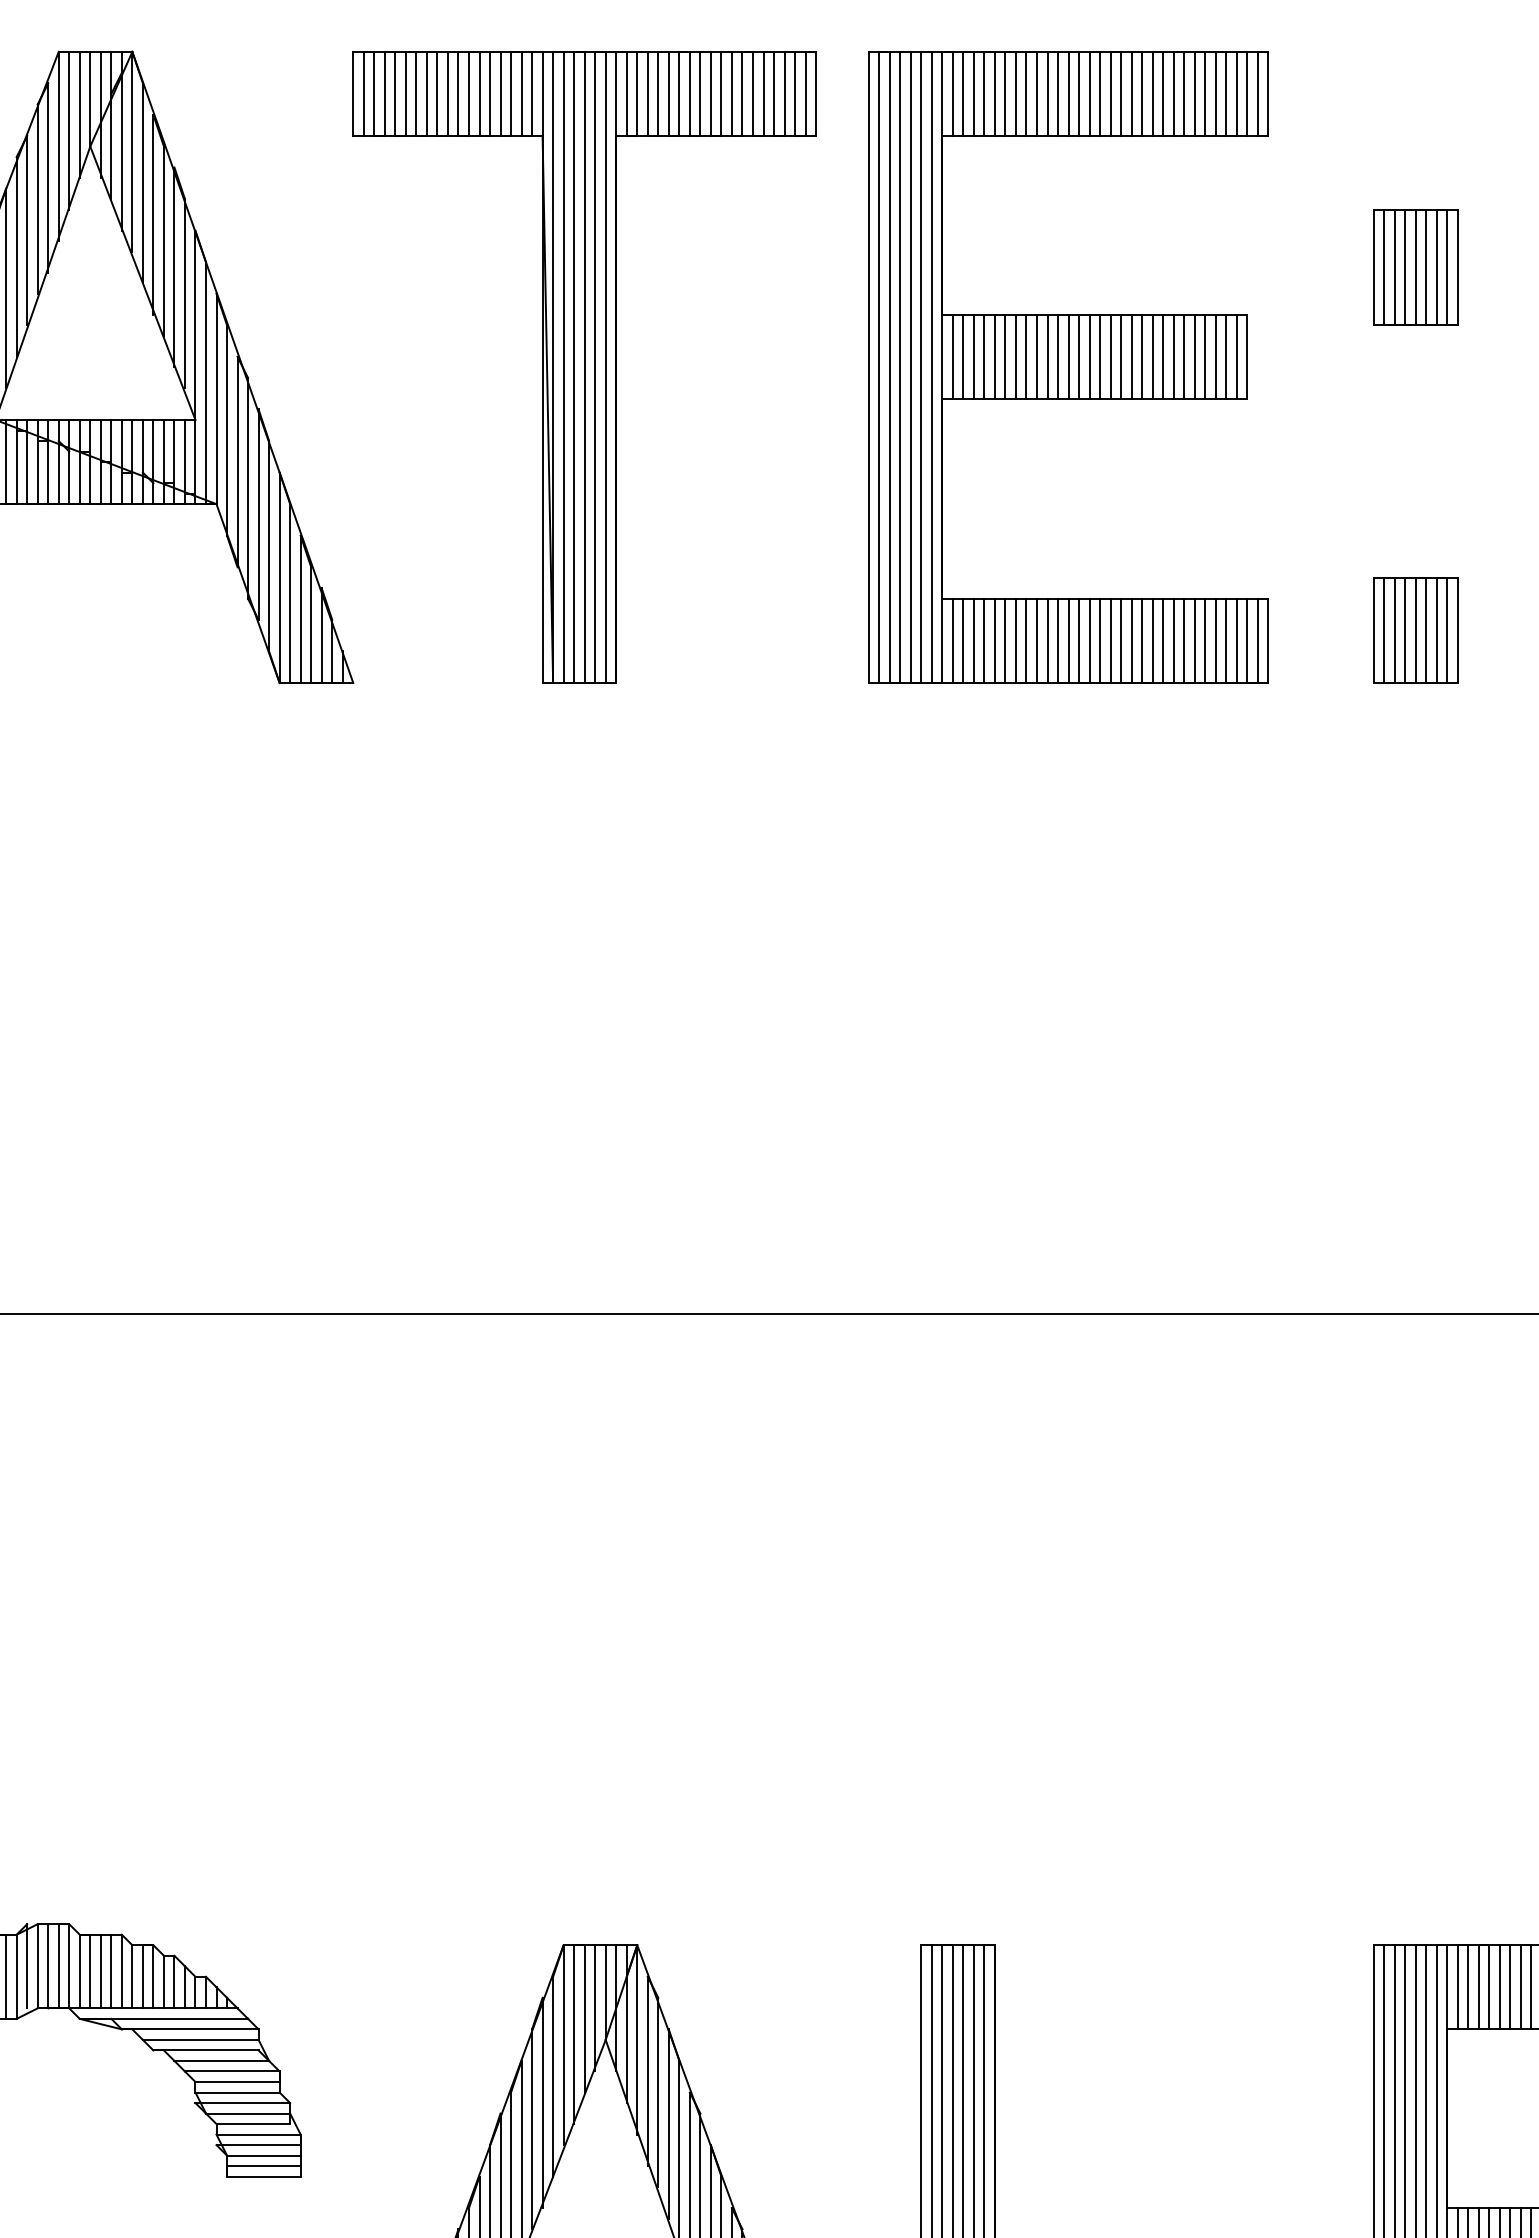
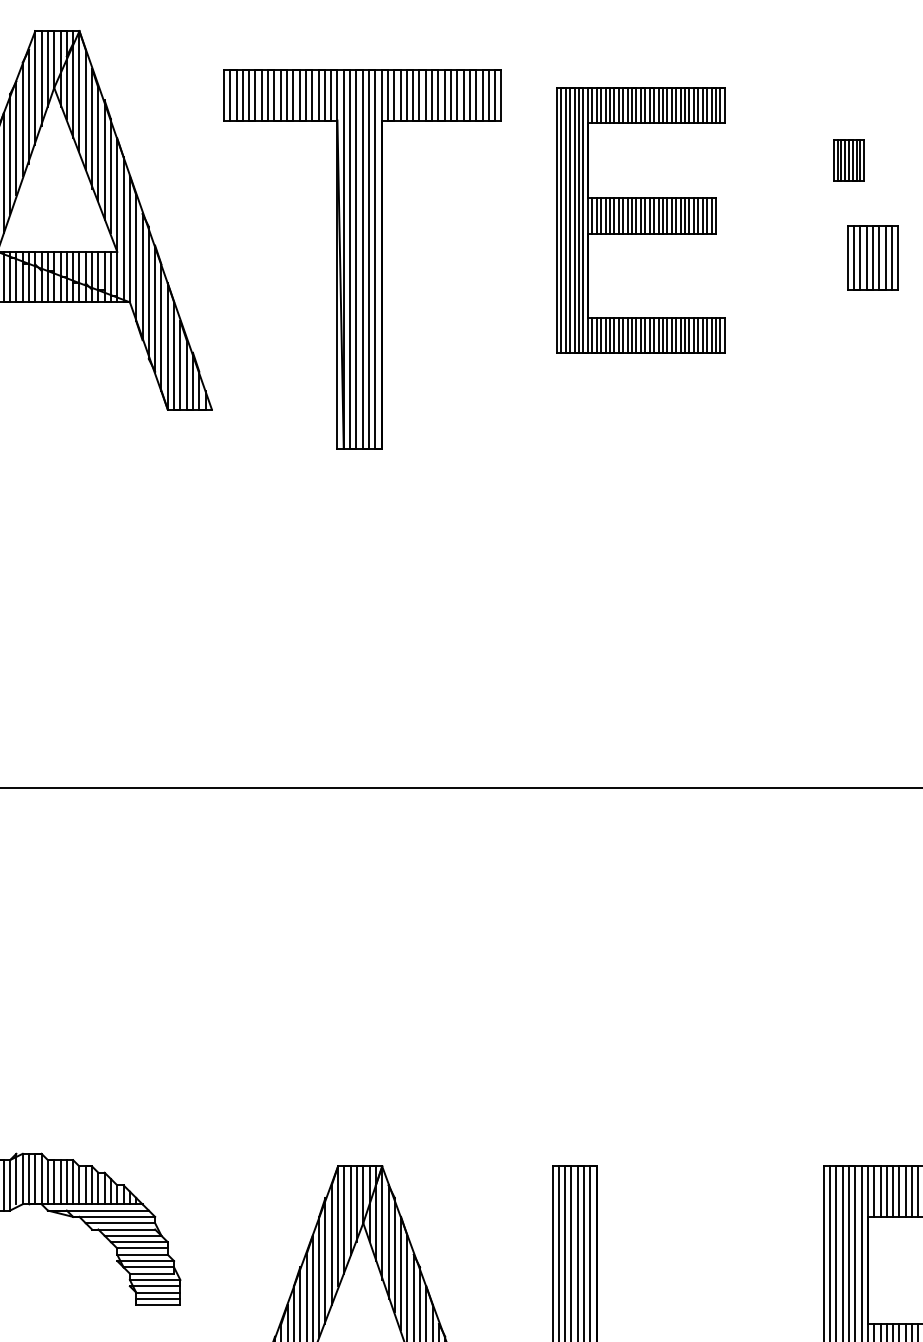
part: (1414, 267) -> (848, 160), size x0.6
part: (584, 367) -> (362, 259), moved
part: (1068, 367) -> (640, 220), size x0.7
part: (1414, 629) -> (872, 257), moved

